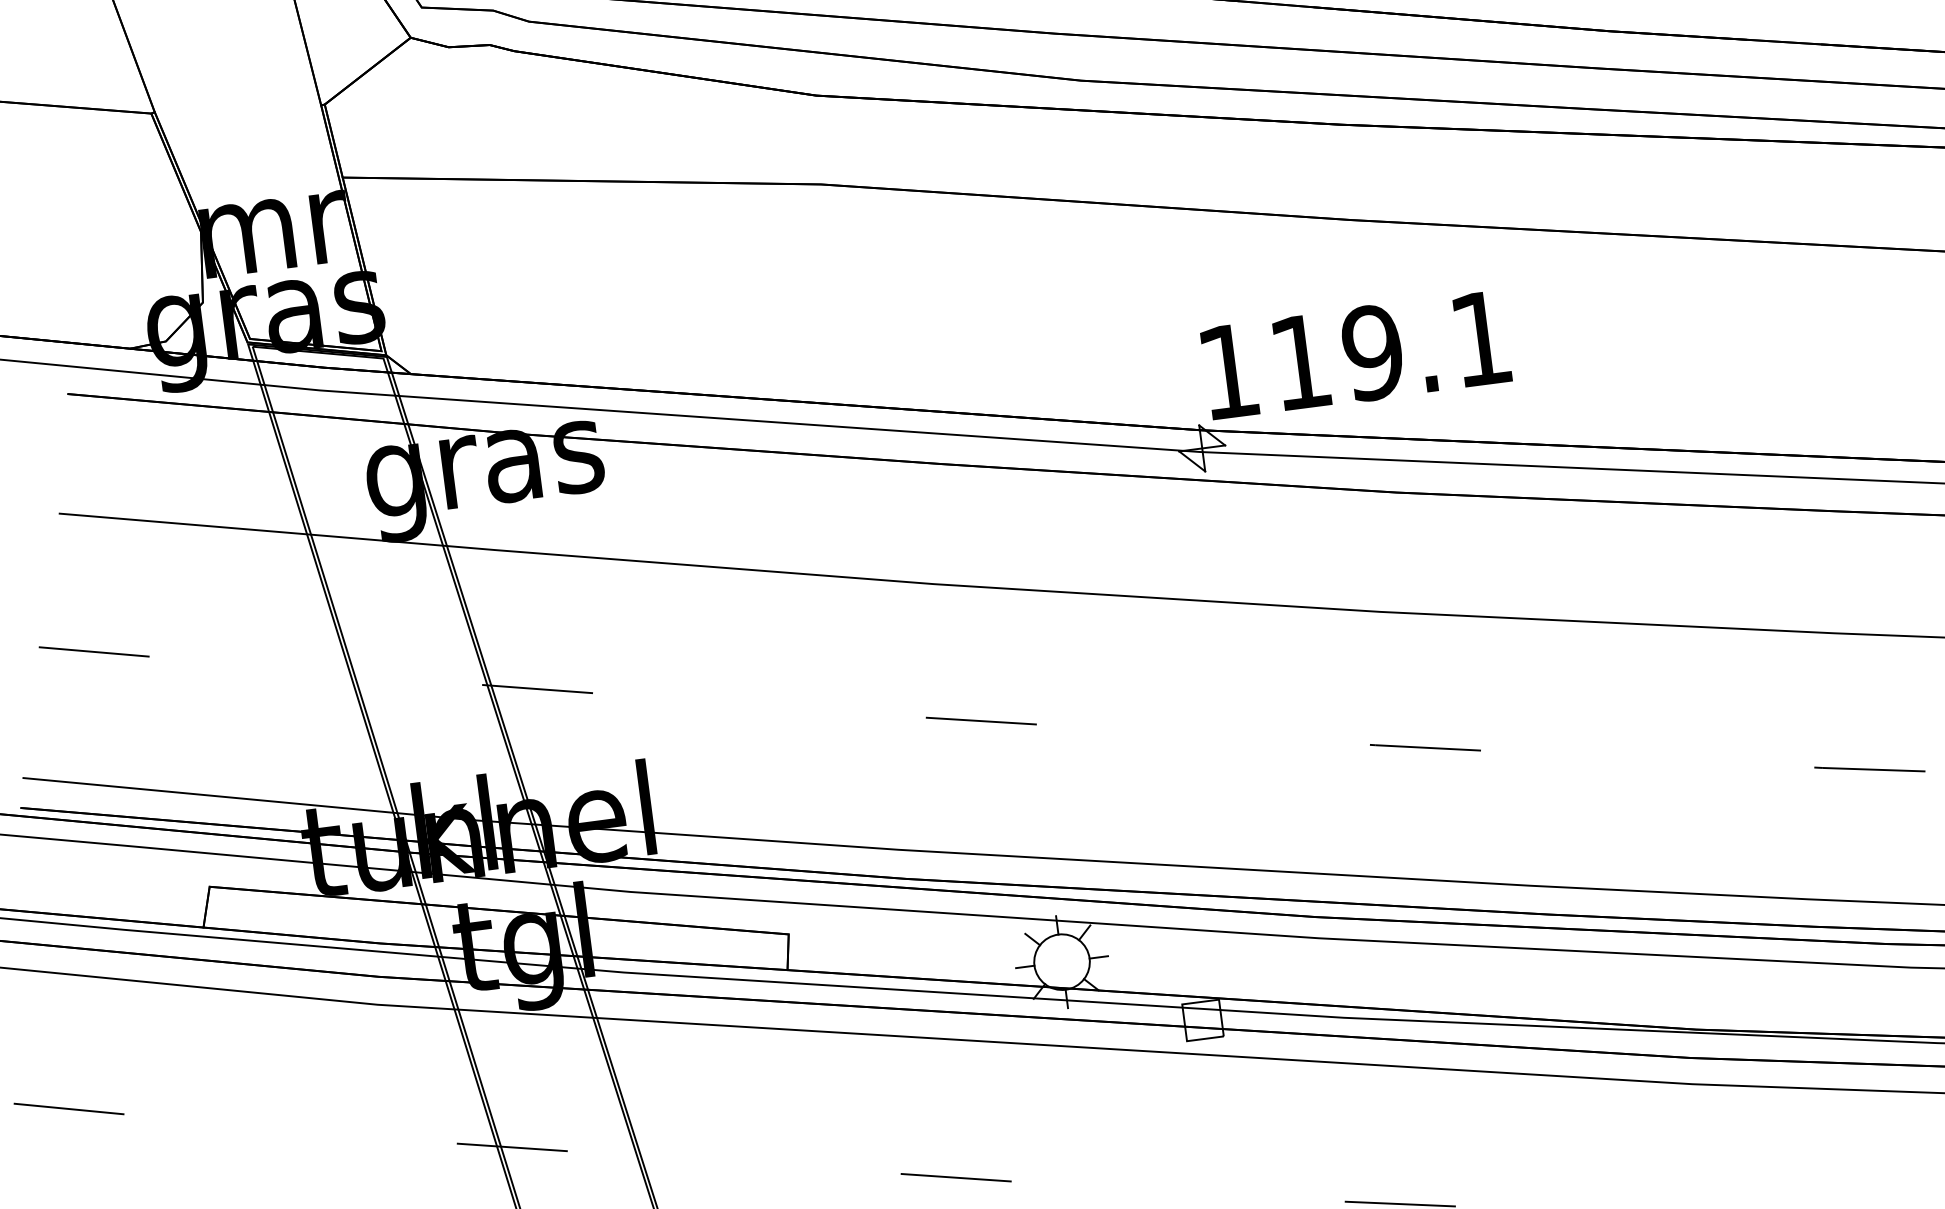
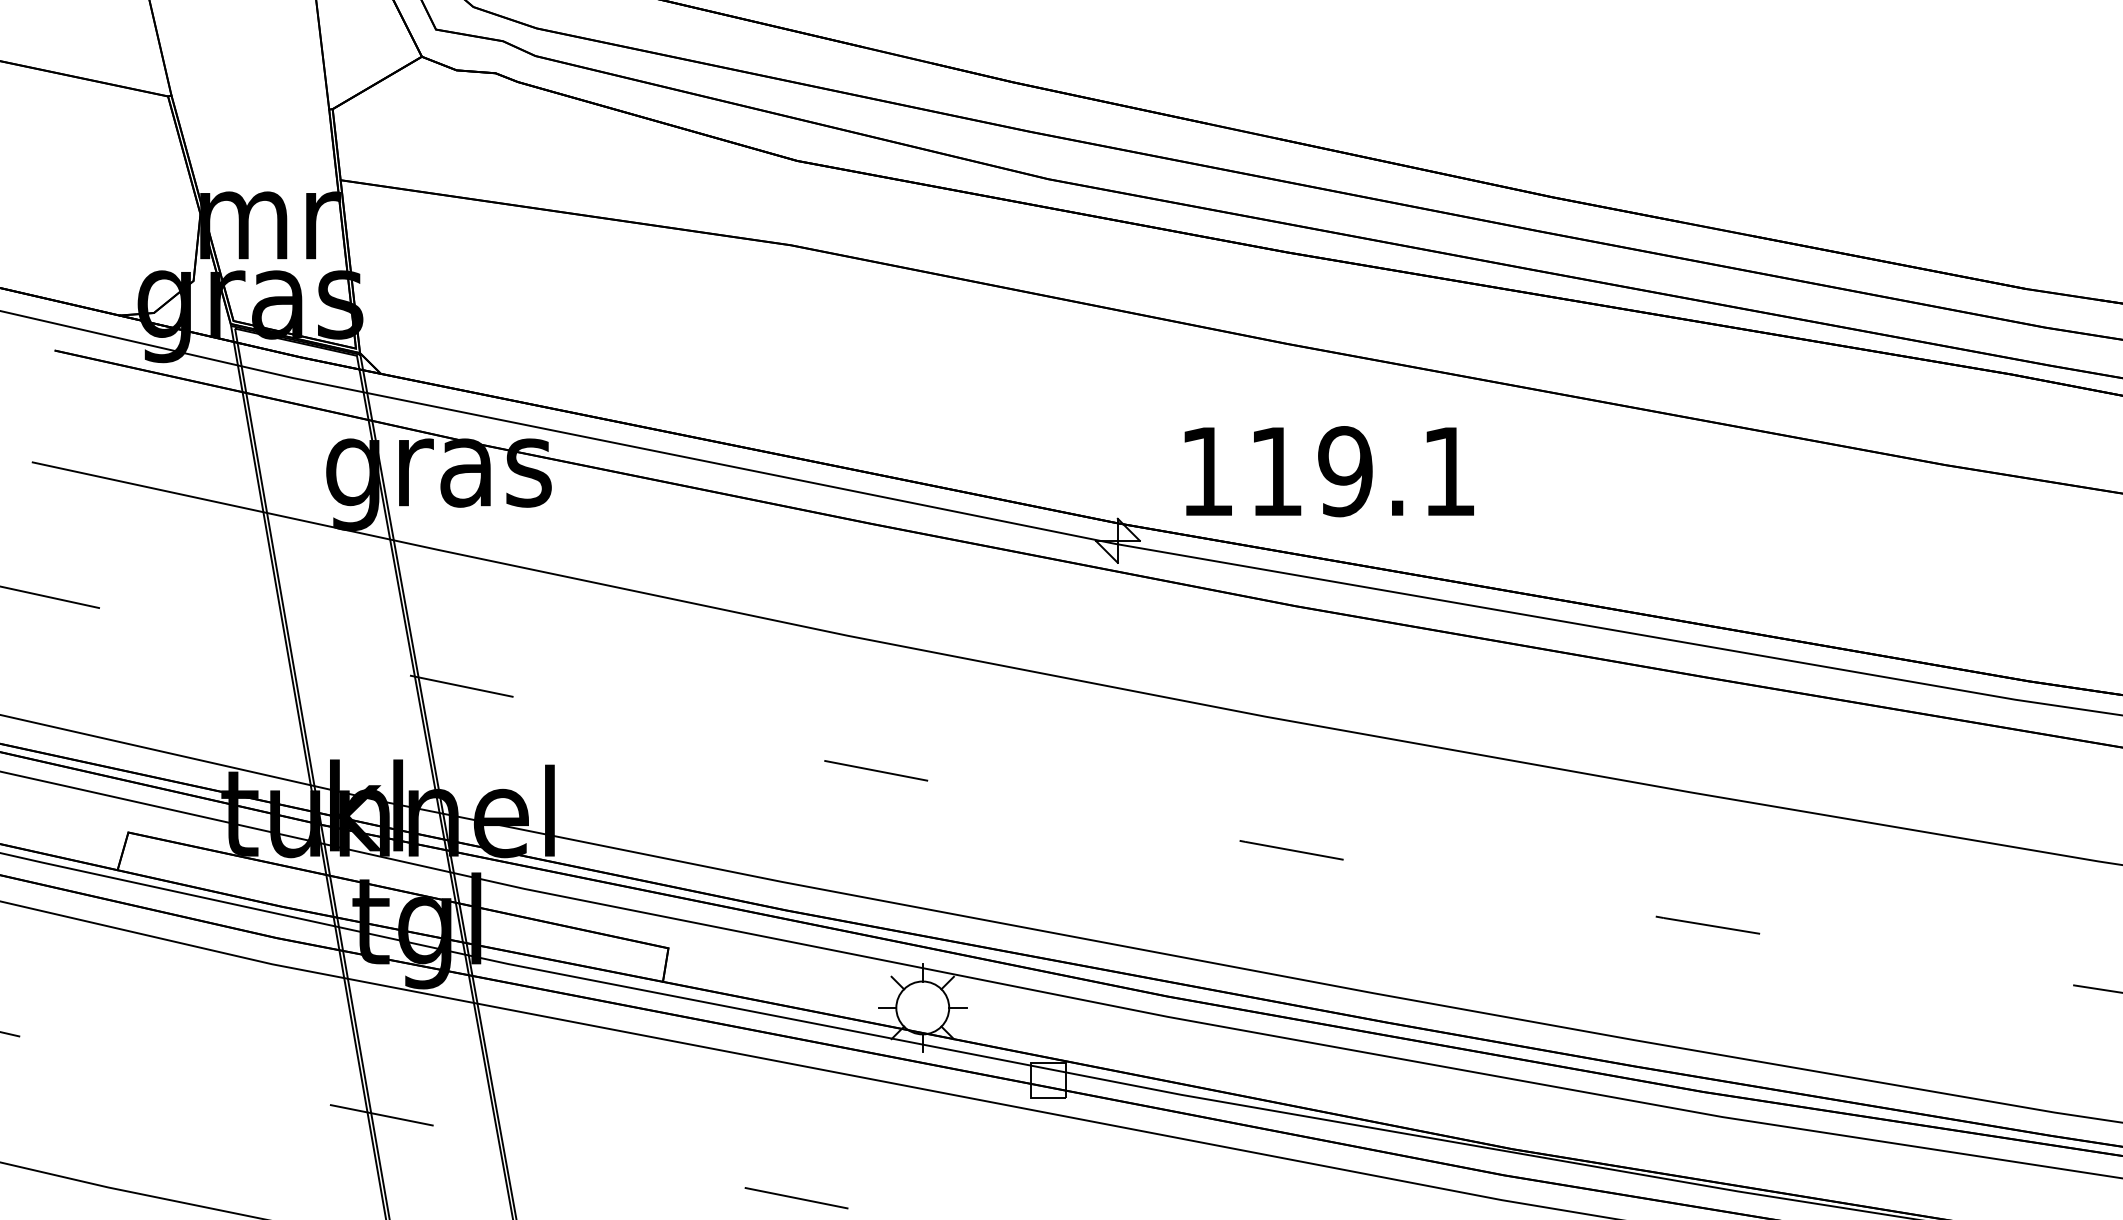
text: (1355, 355) -> (1328, 471), moved

